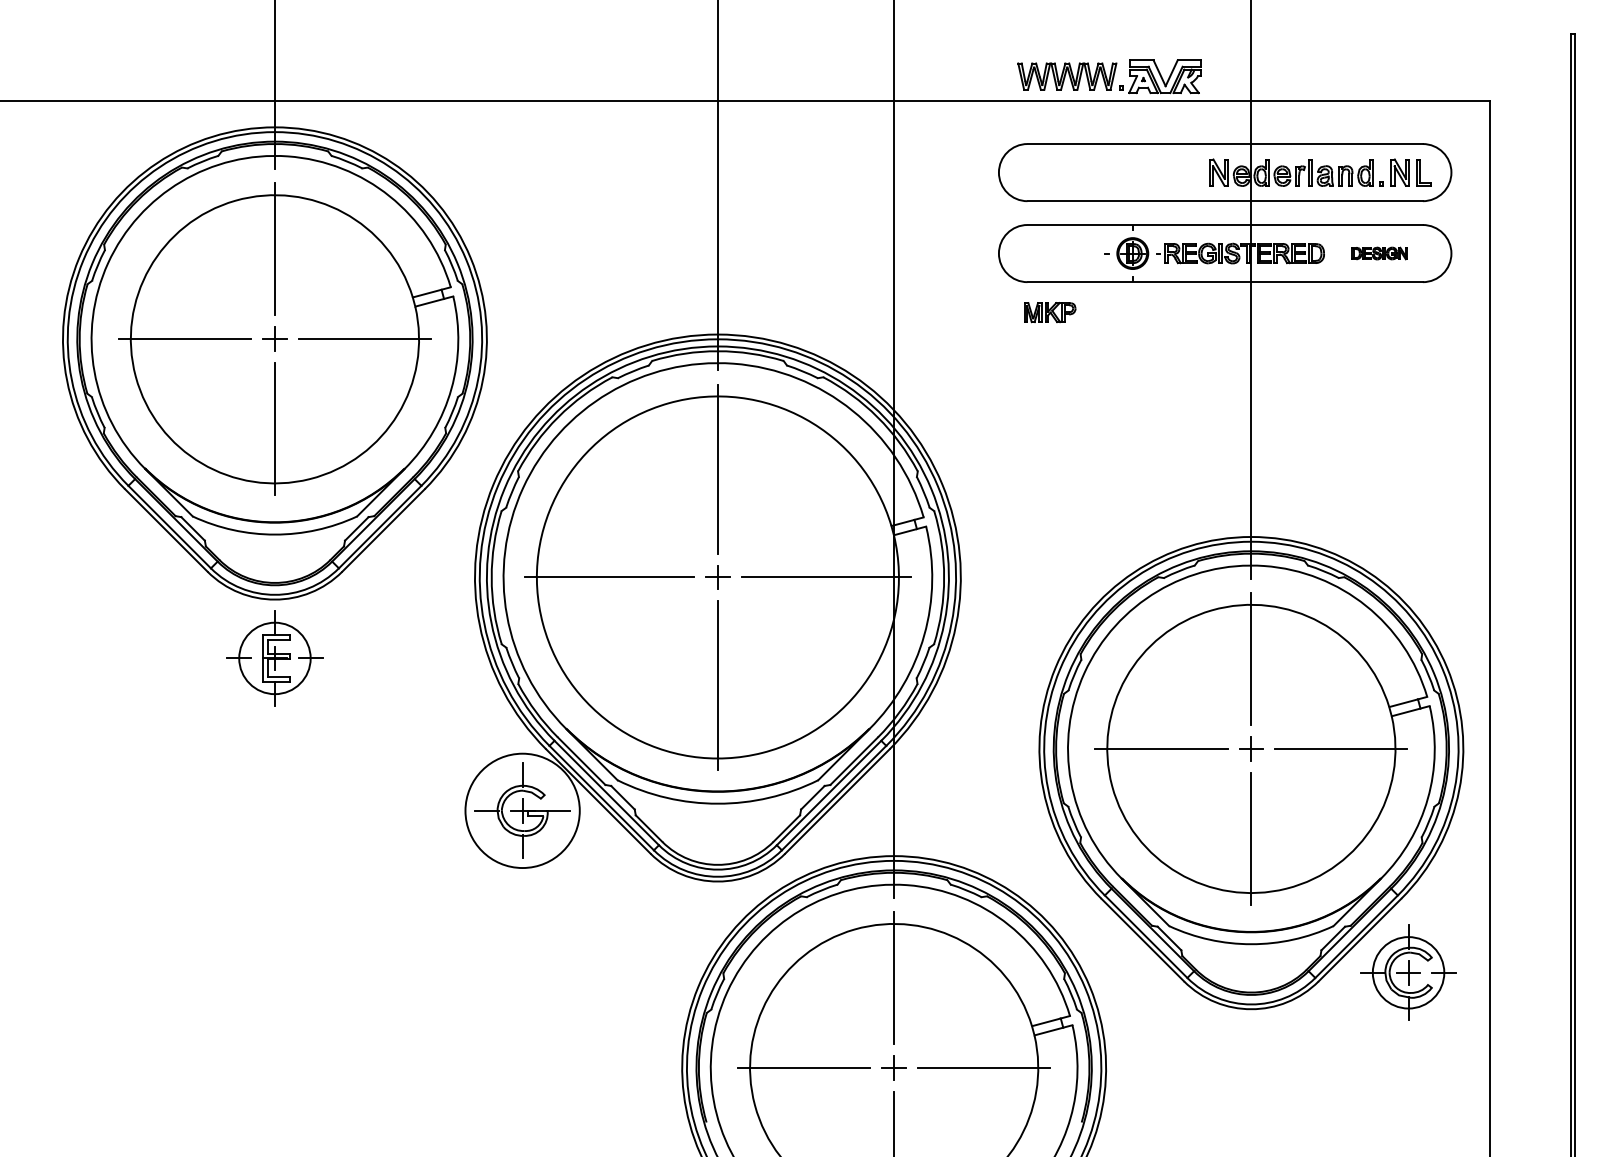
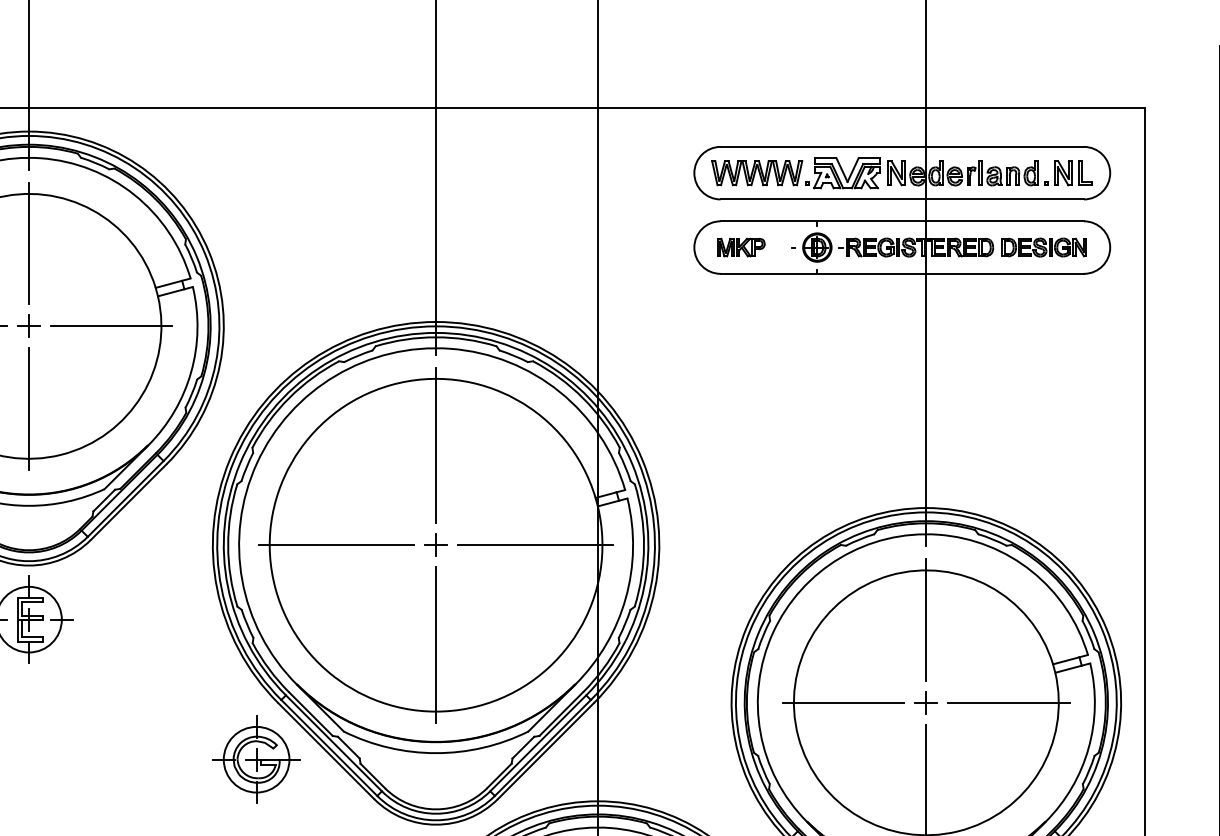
part: (1109, 76) -> (795, 173), moved
part: (1379, 253) -> (1044, 247), size x1.67
part: (1050, 312) -> (741, 247), moved
circle: (522, 810) -> (256, 759), size x0.62

